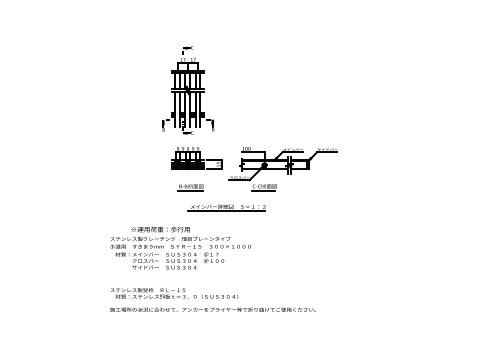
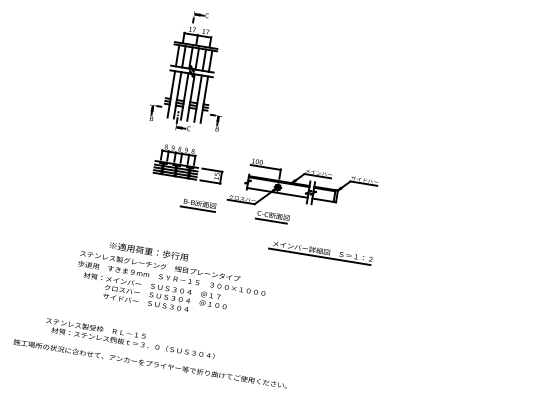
part: (190, 187) -> (198, 204), moved
part: (226, 207) -> (320, 251), moved
text: (180, 247) -> (171, 279), moved
text: (212, 309) -> (149, 363), moved

